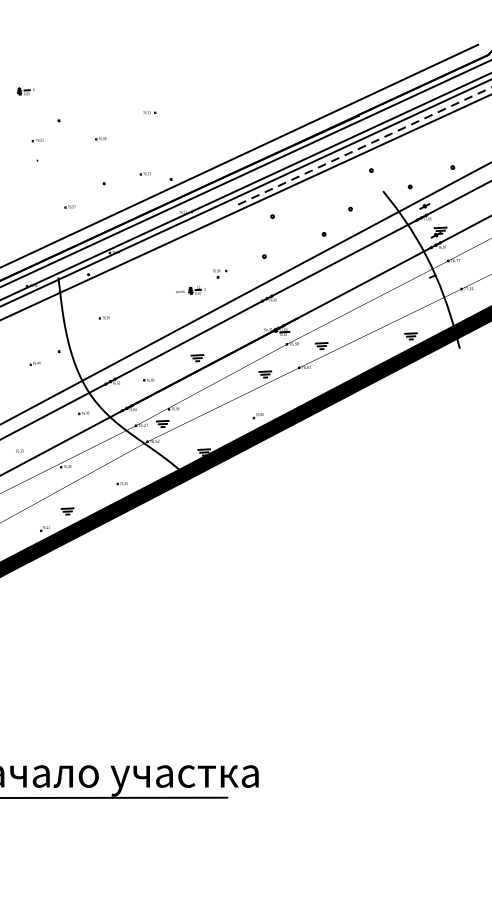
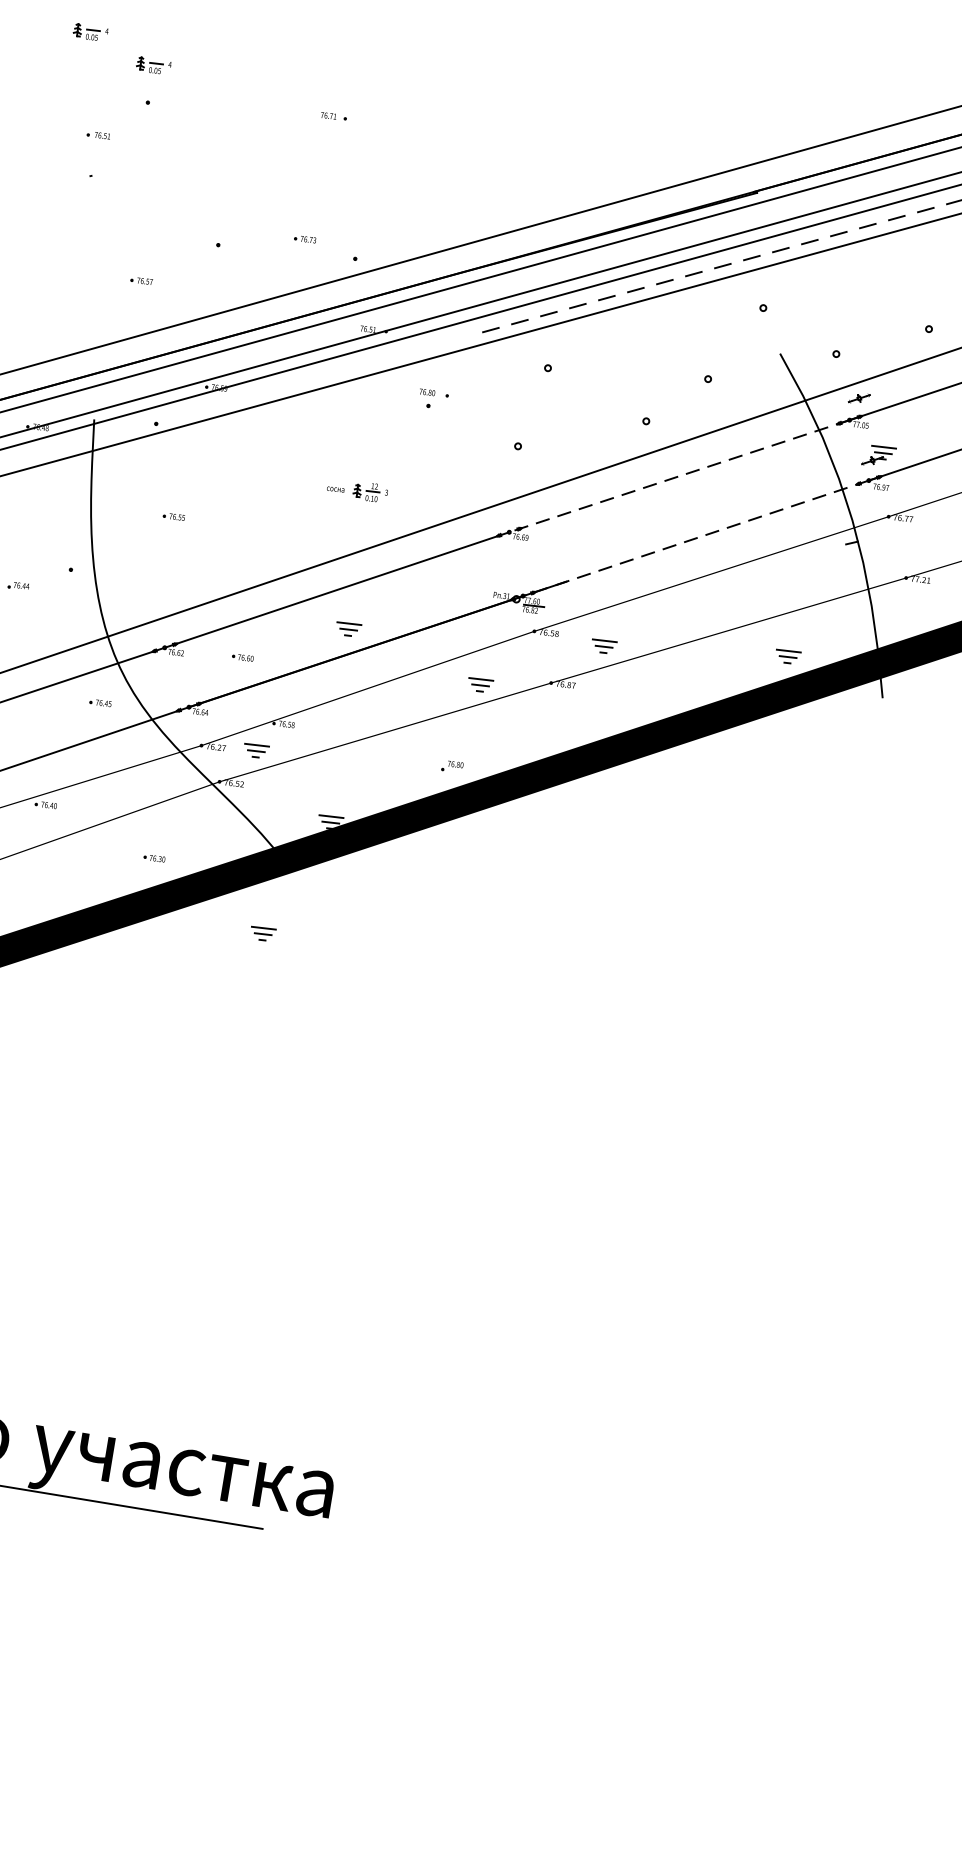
part: (58, 102) -> (152, 65), added
part: (100, 138) -> (225, 152), removed
line: (344, 257) -> (679, 474), solid -> dashed
part: (220, 273) -> (434, 398), moved
line: (357, 286) -> (696, 537), solid -> dashed
part: (67, 511) -> (262, 933), moved

